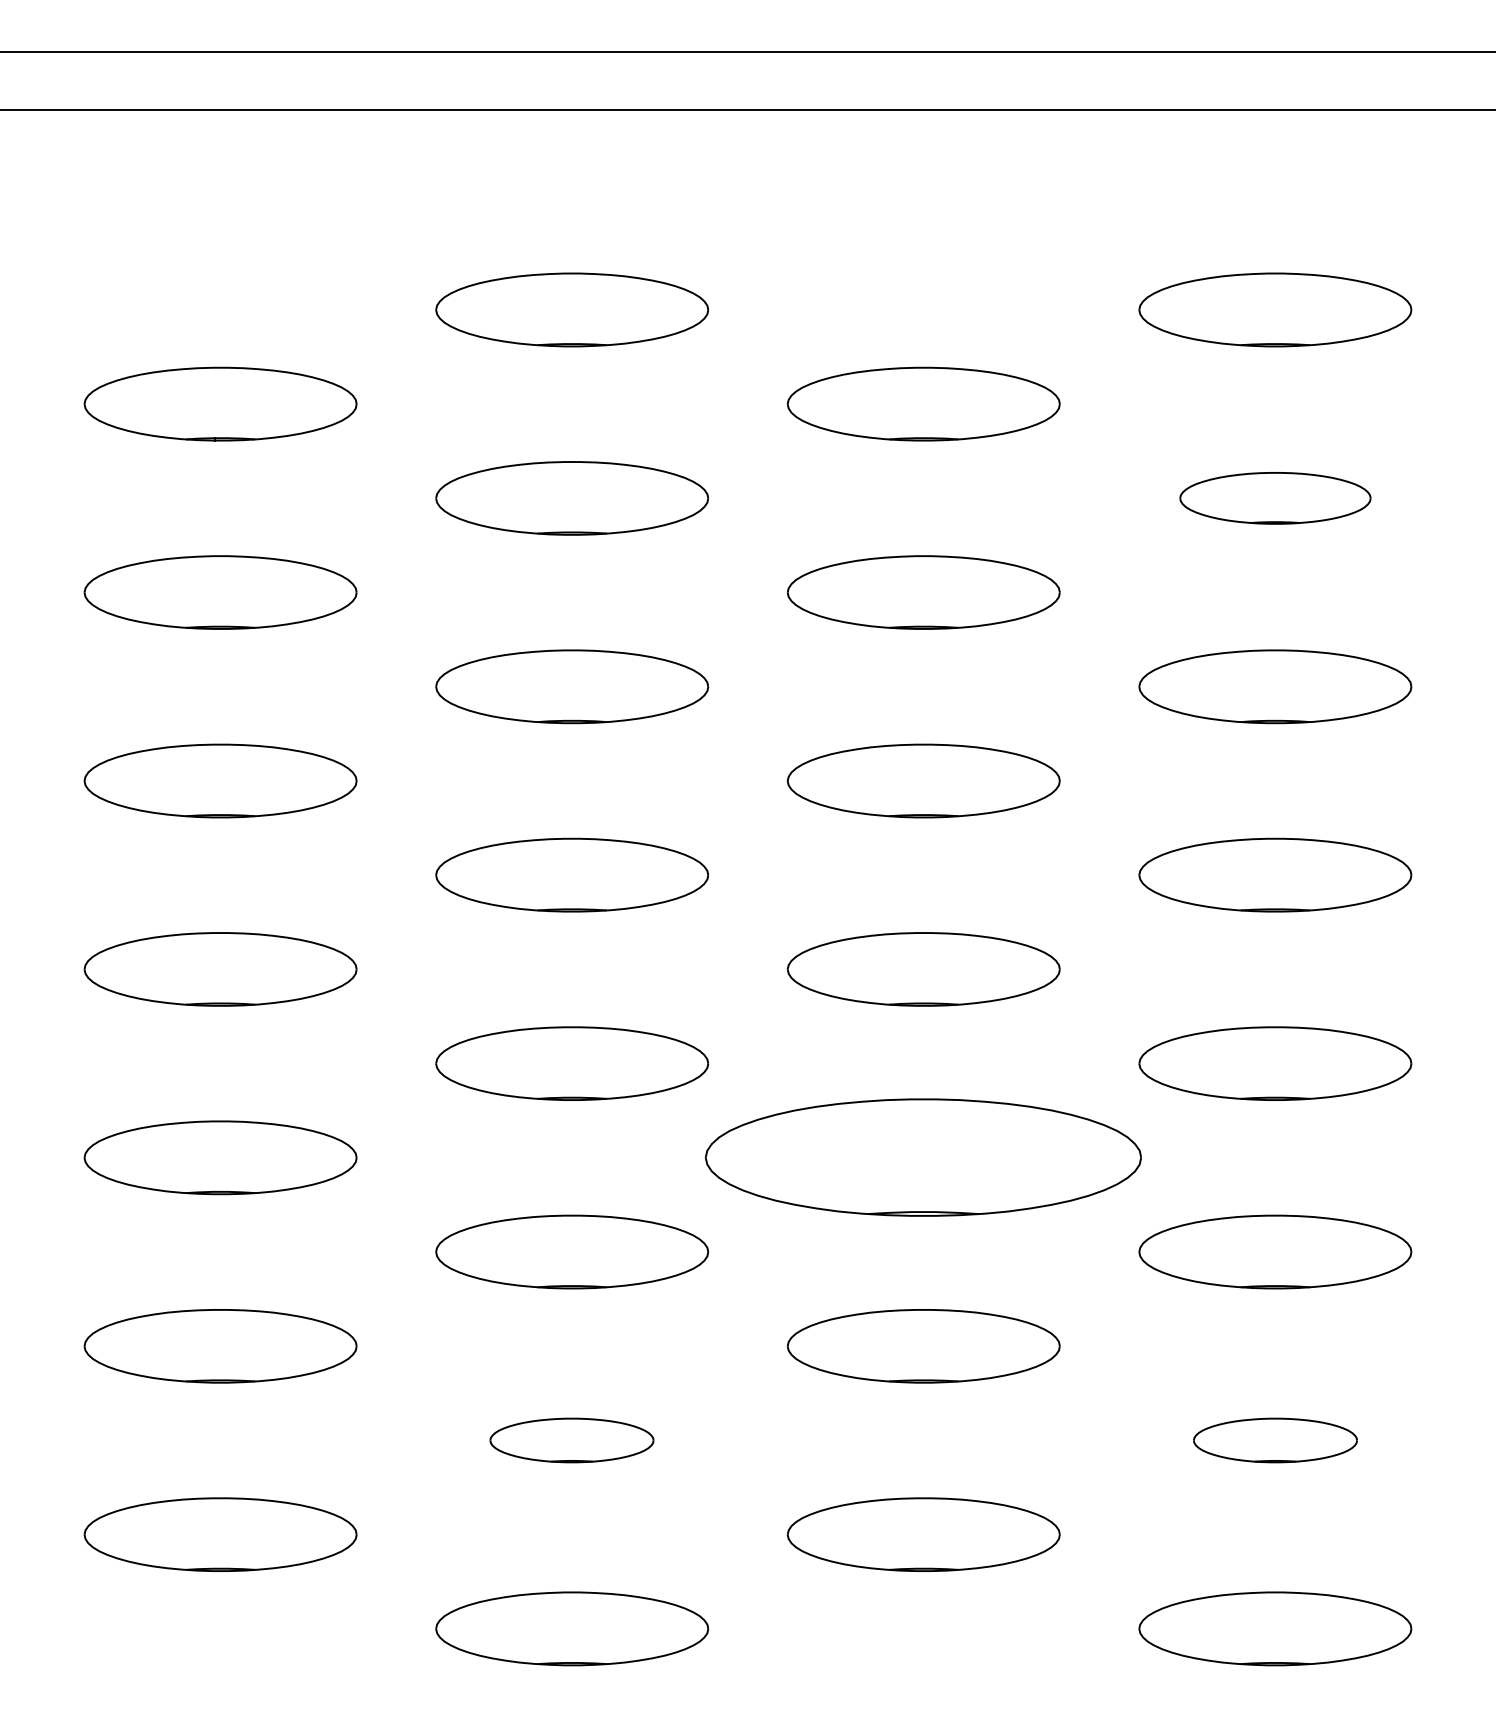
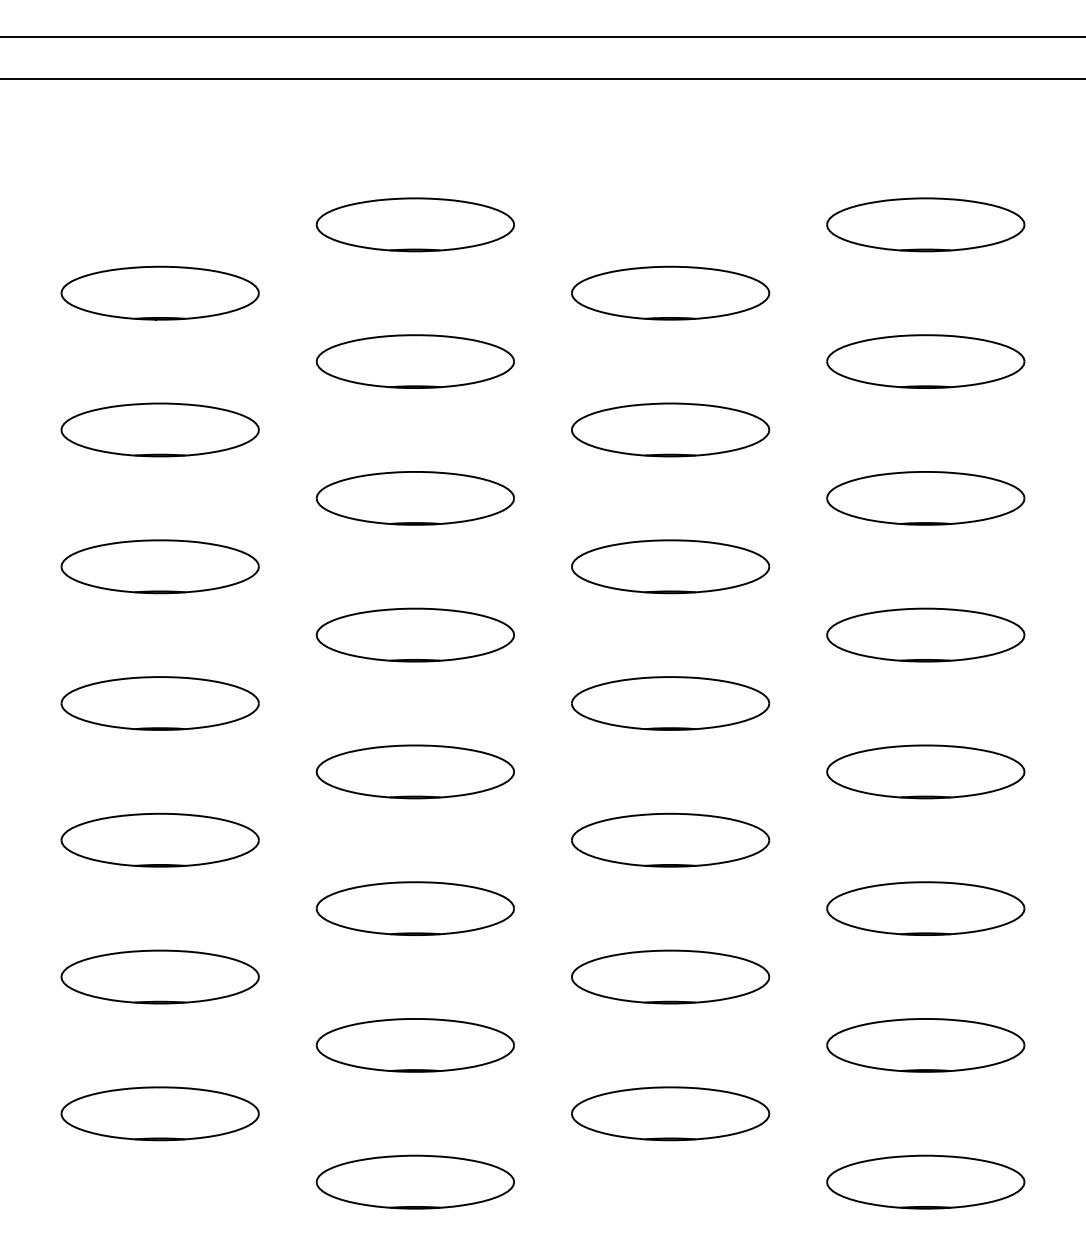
part: (1274, 498) -> (925, 361), size x1.43
part: (923, 1158) -> (670, 840), size x0.62
part: (570, 1440) -> (414, 1045), size x1.67
part: (1274, 1440) -> (925, 1045), size x1.67

